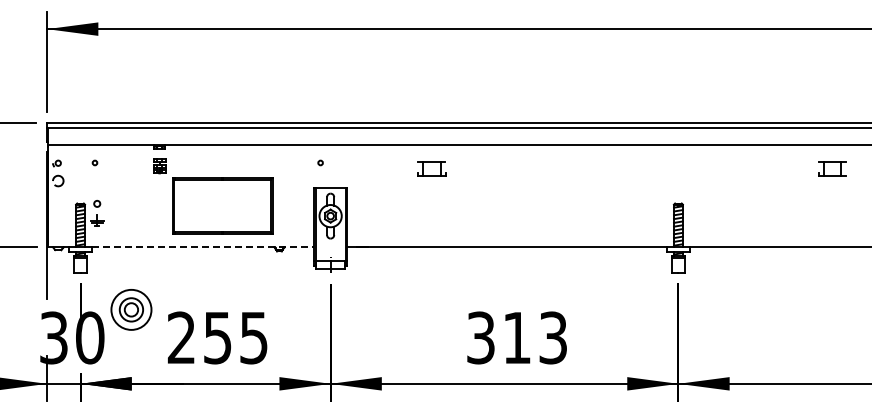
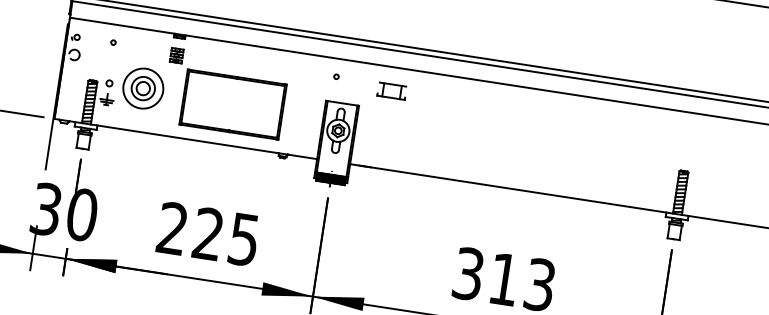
part: (431, 168) -> (391, 90), moved
line: (203, 247) -> (207, 142), dashed -> solid
hatch: (330, 264) -> (330, 178), added
part: (131, 309) -> (143, 88), moved
text: (217, 337) -> (208, 233), 255 -> 225

